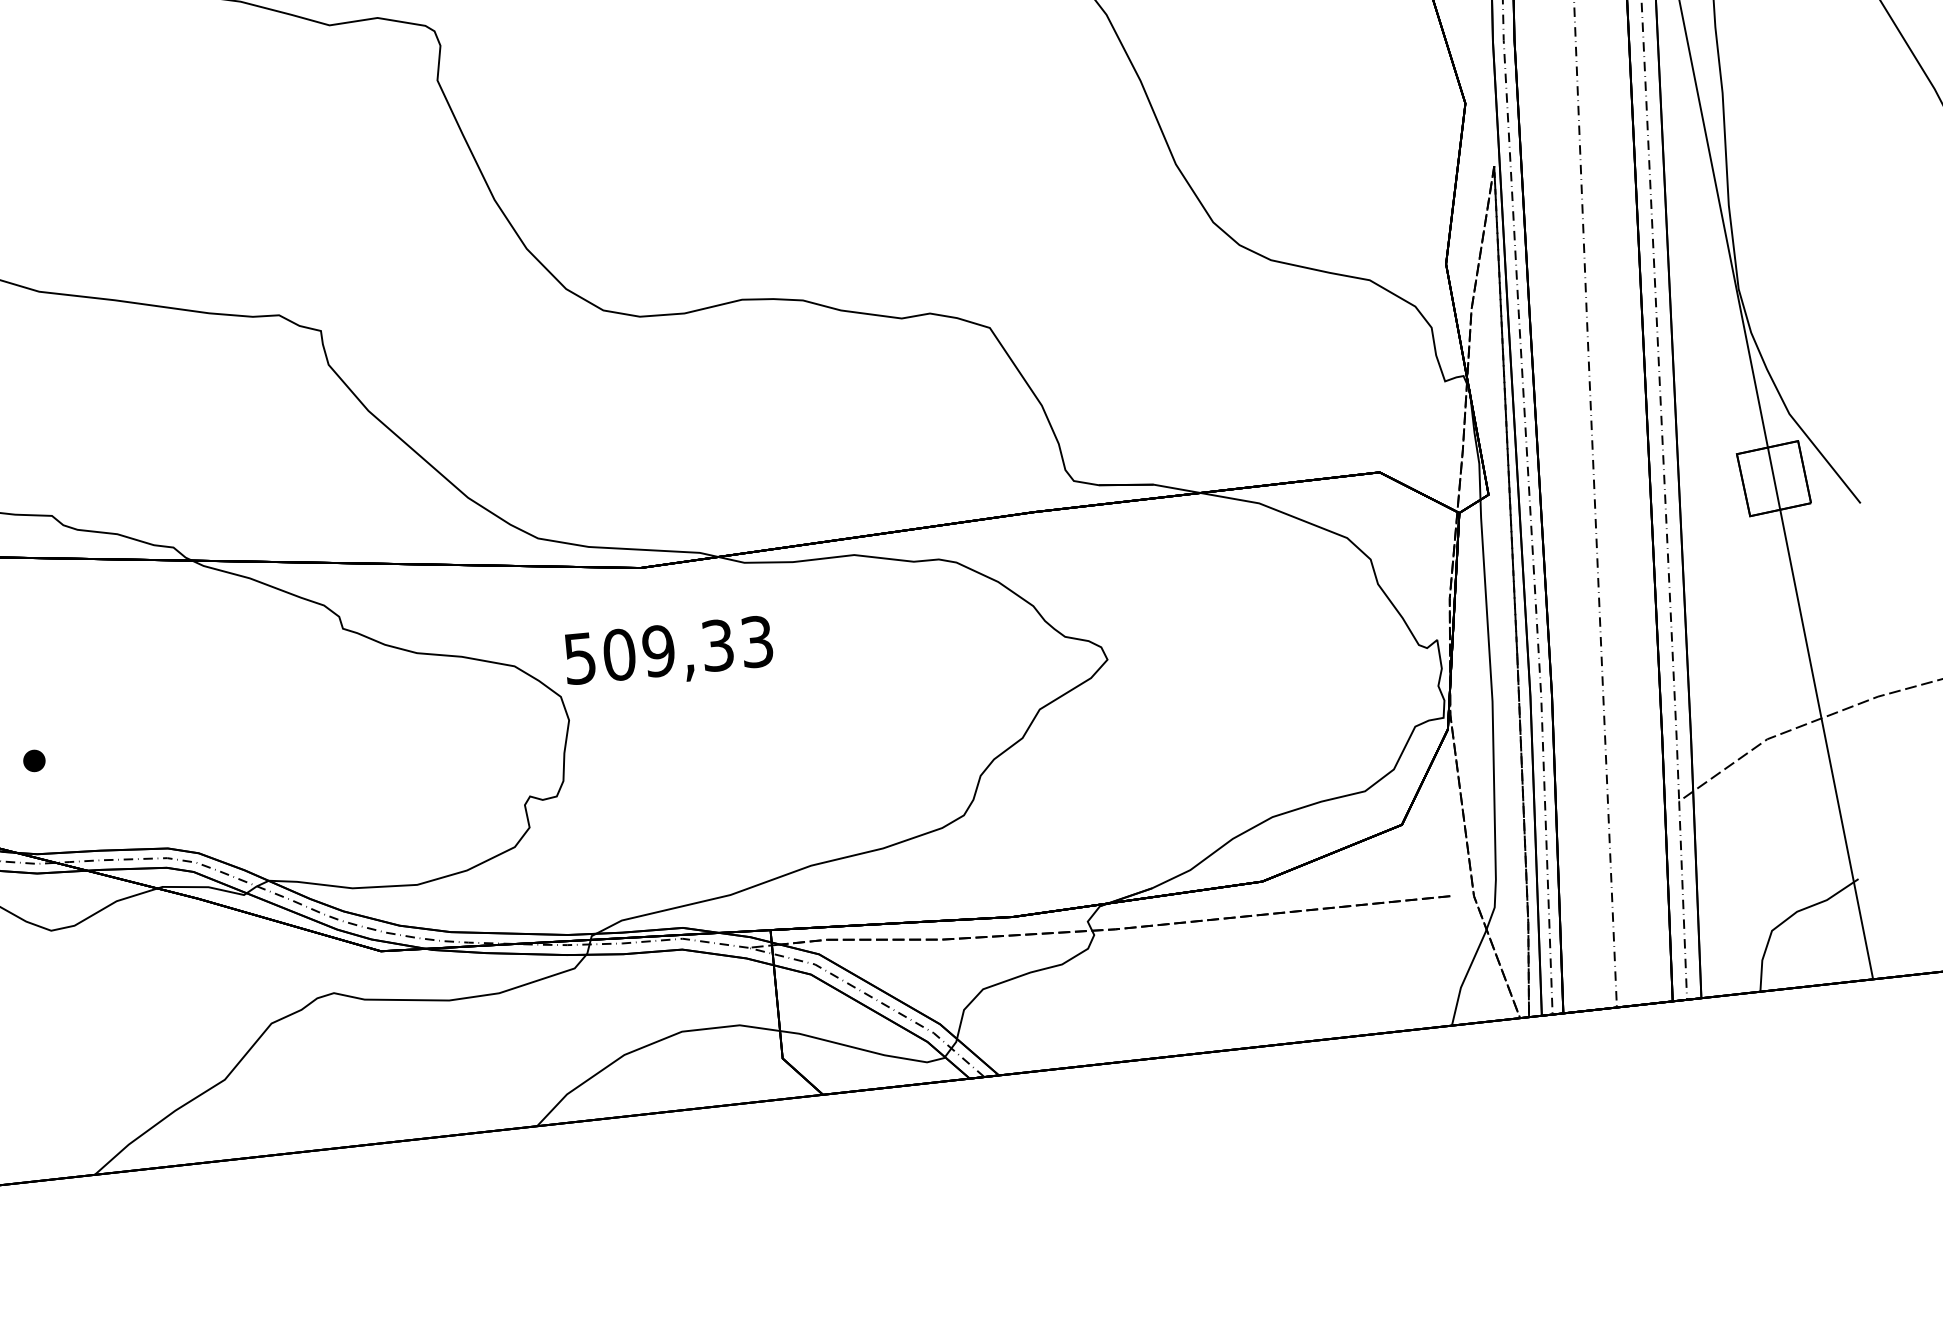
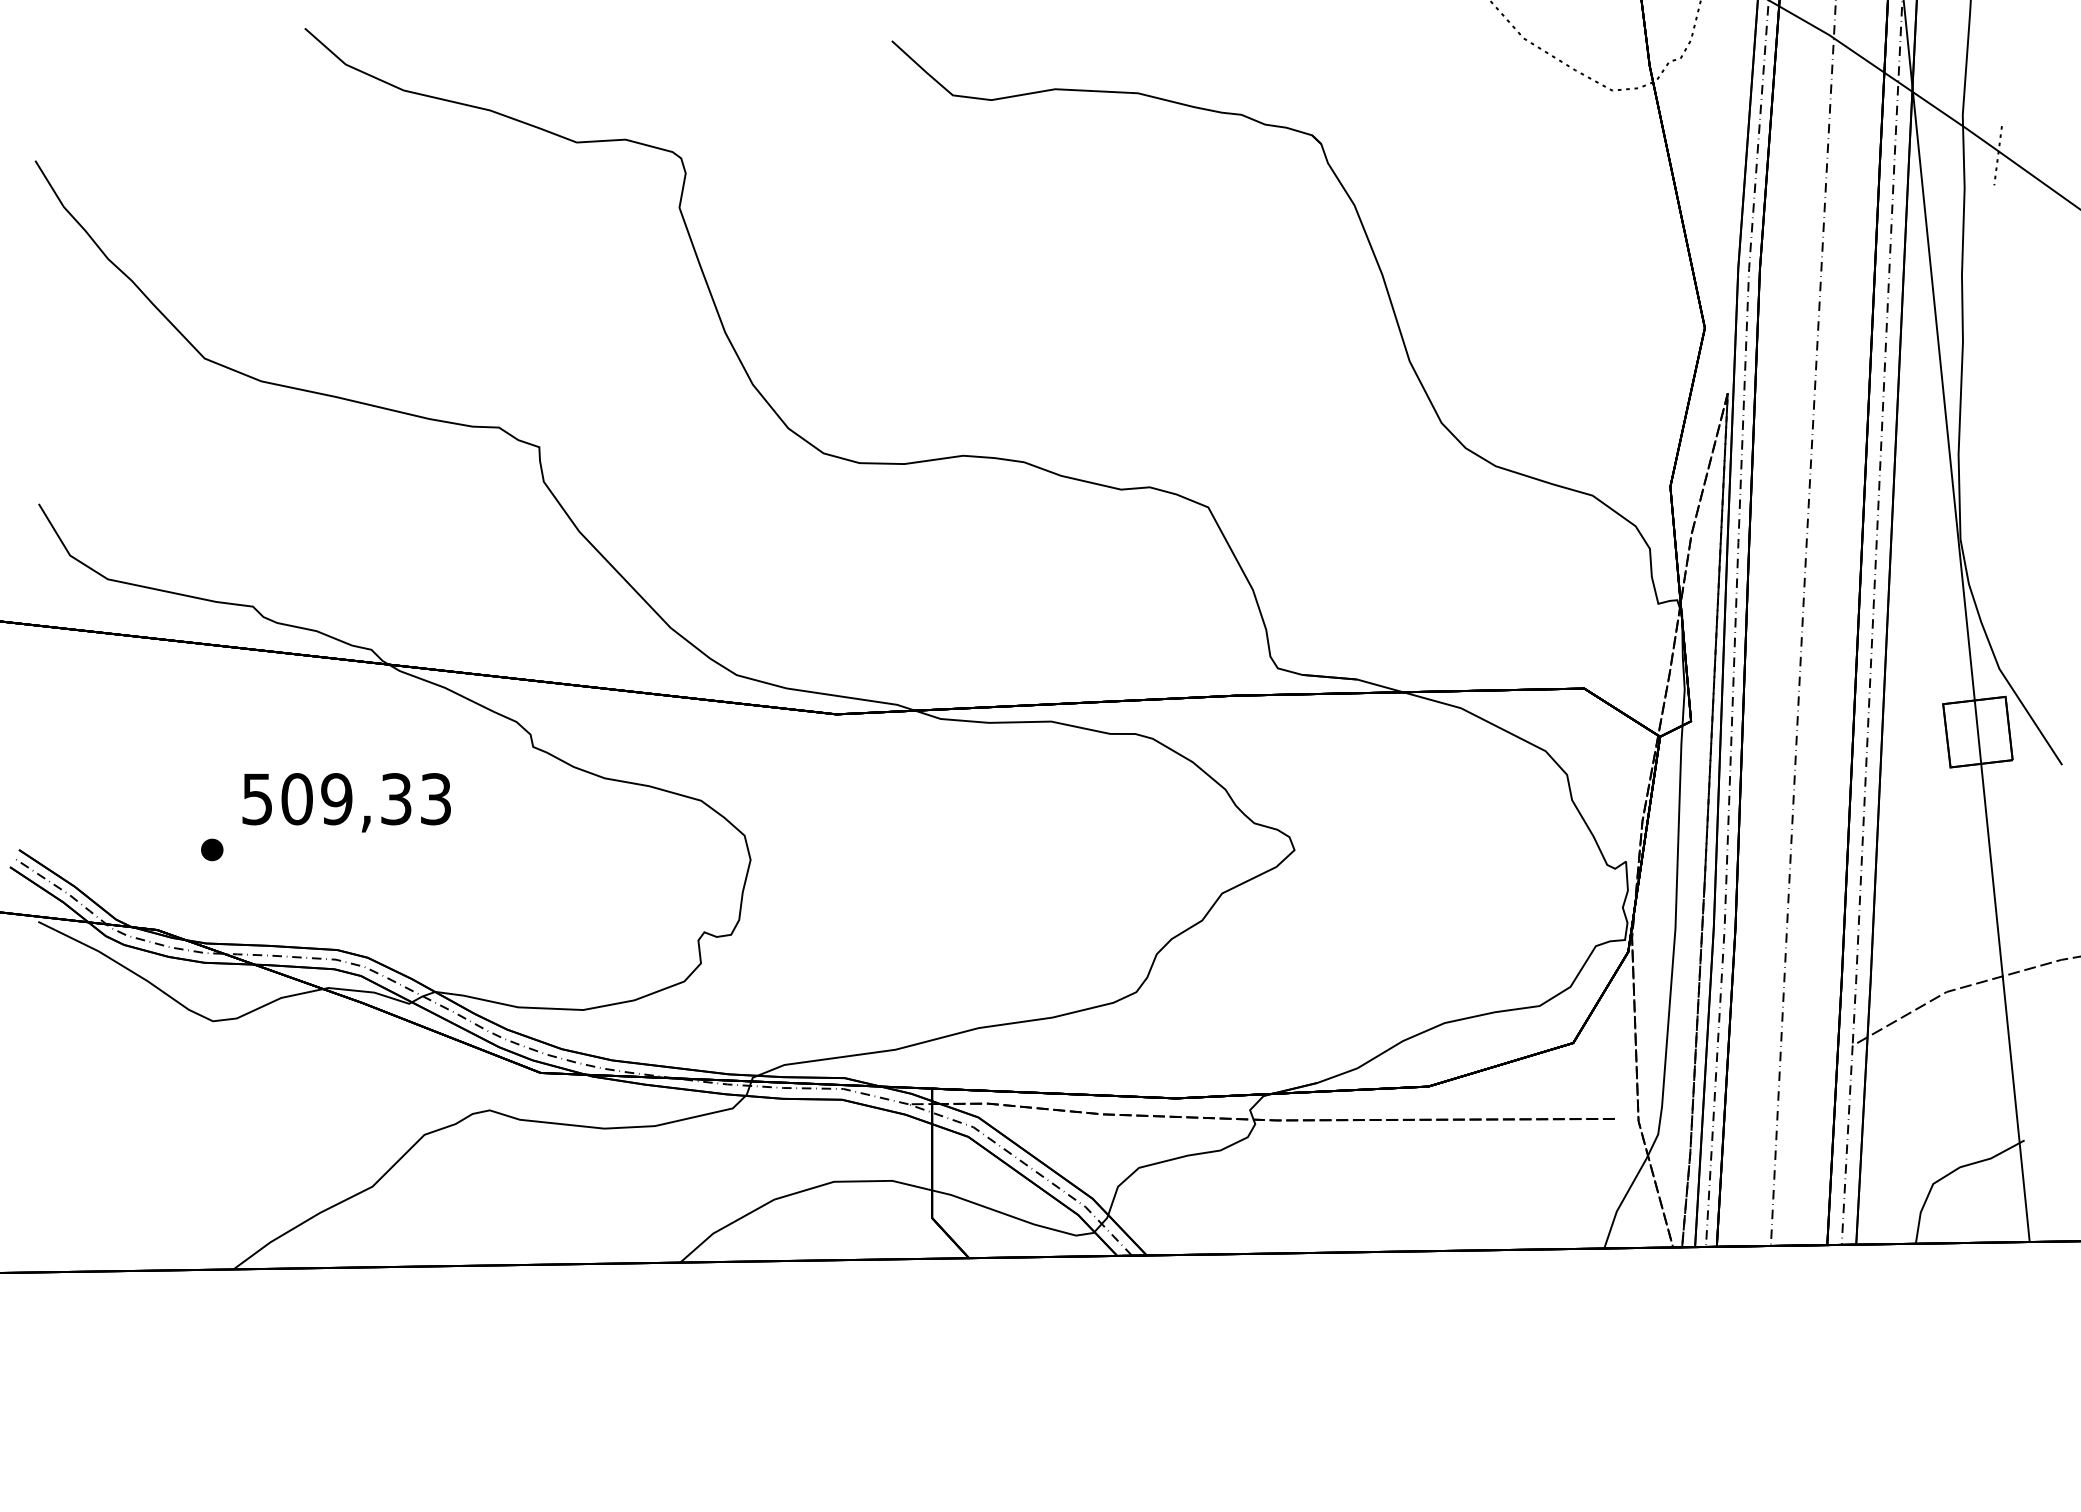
text: (668, 653) -> (346, 802), moved

